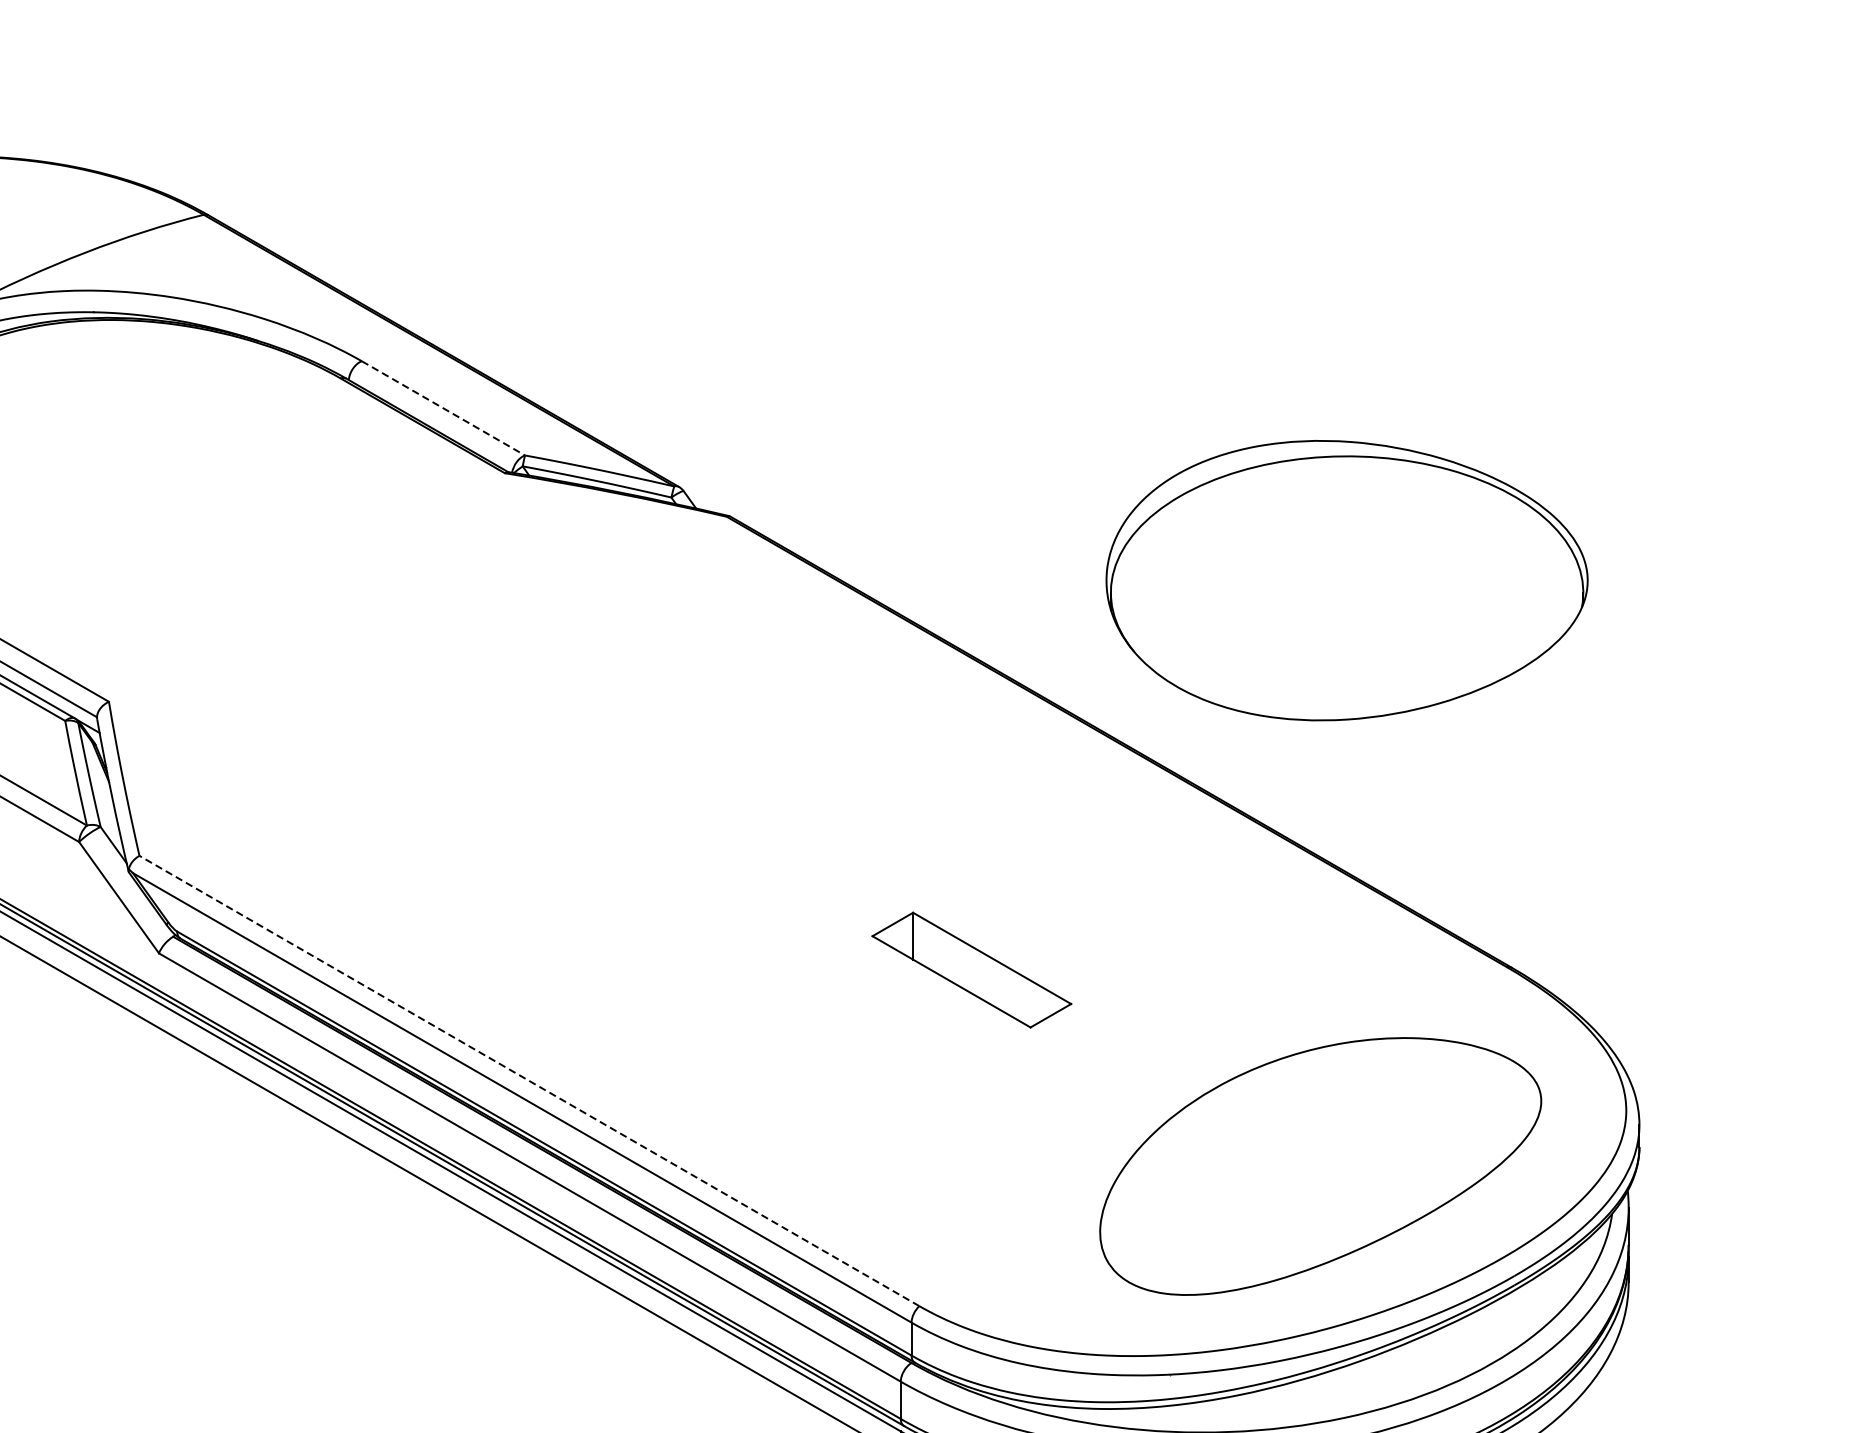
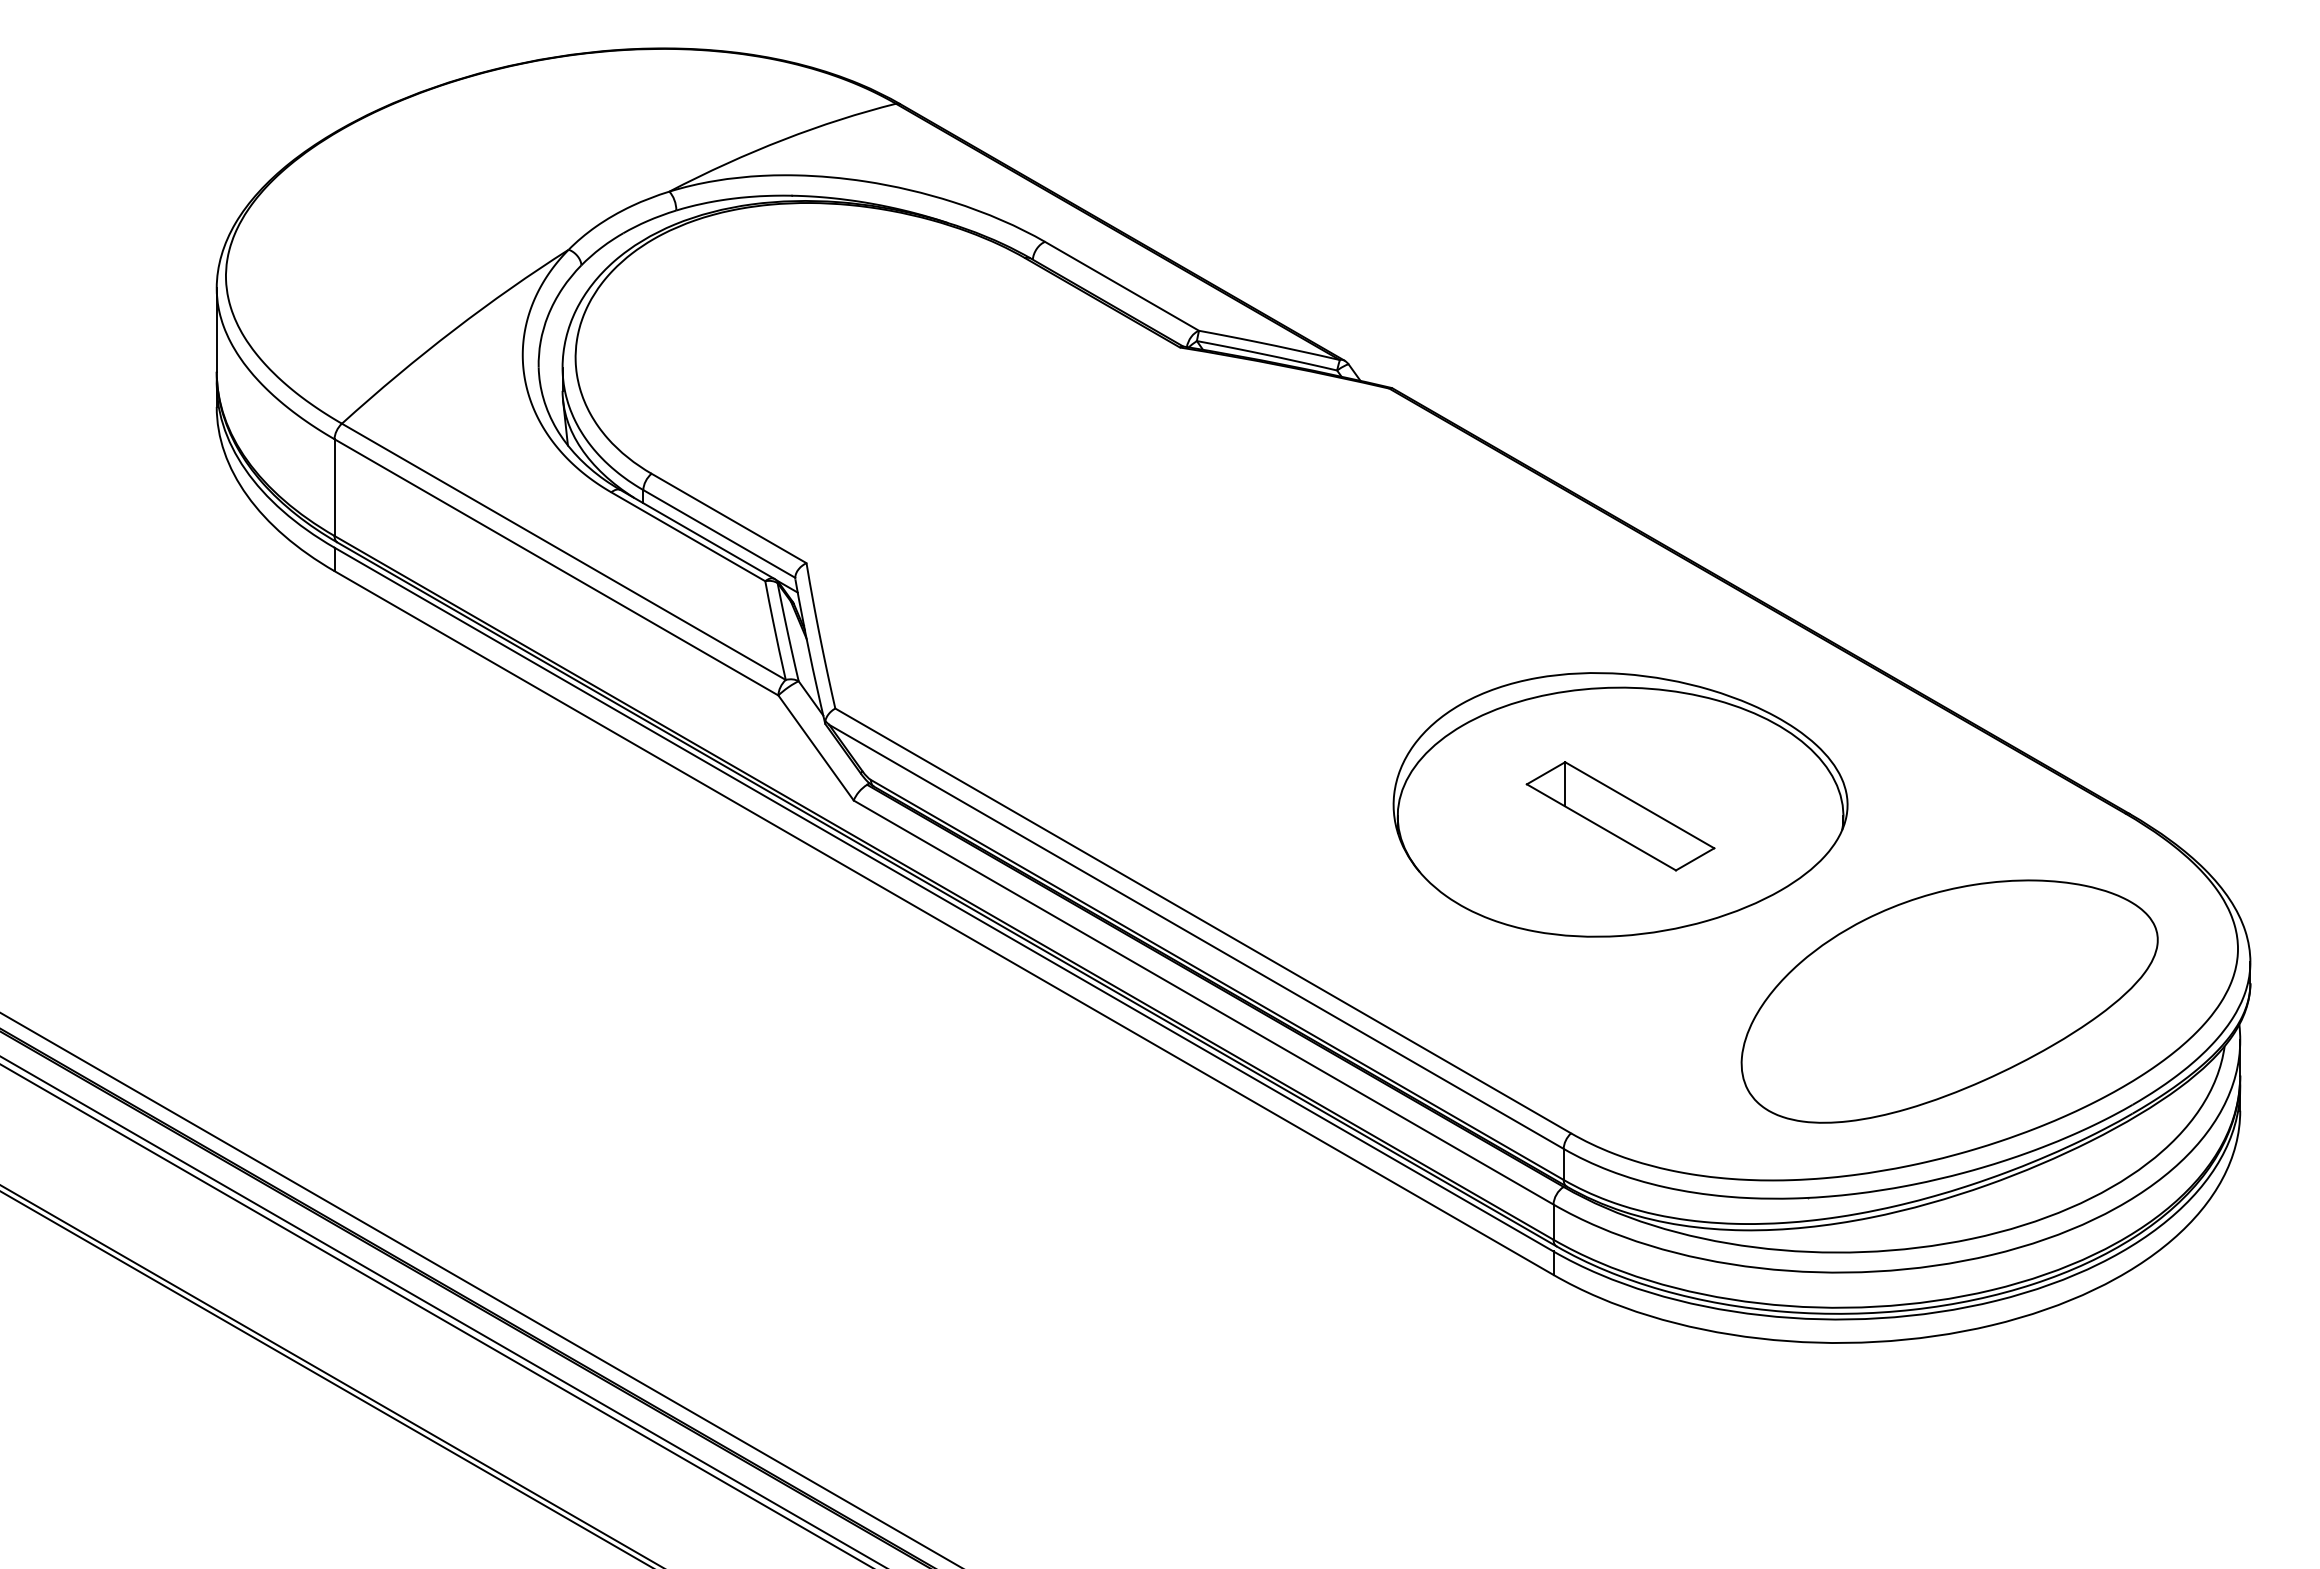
line: (443, 408) -> (1122, 286), dashed -> solid
part: (1347, 580) -> (1620, 804), moved
line: (529, 1080) -> (1203, 920), dashed -> solid

